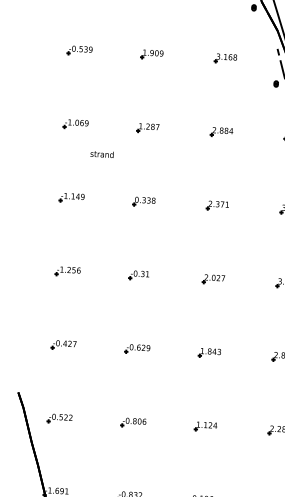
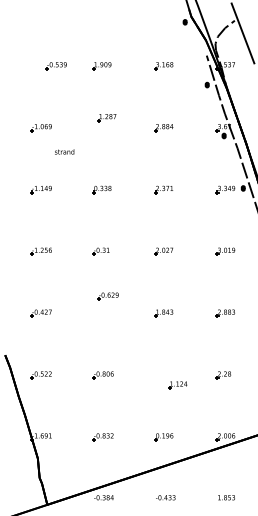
part: (78, 51) -> (55, 66), moved
part: (147, 128) -> (106, 118), moved
part: (136, 349) -> (107, 296), moved
part: (205, 426) -> (177, 385), moved

